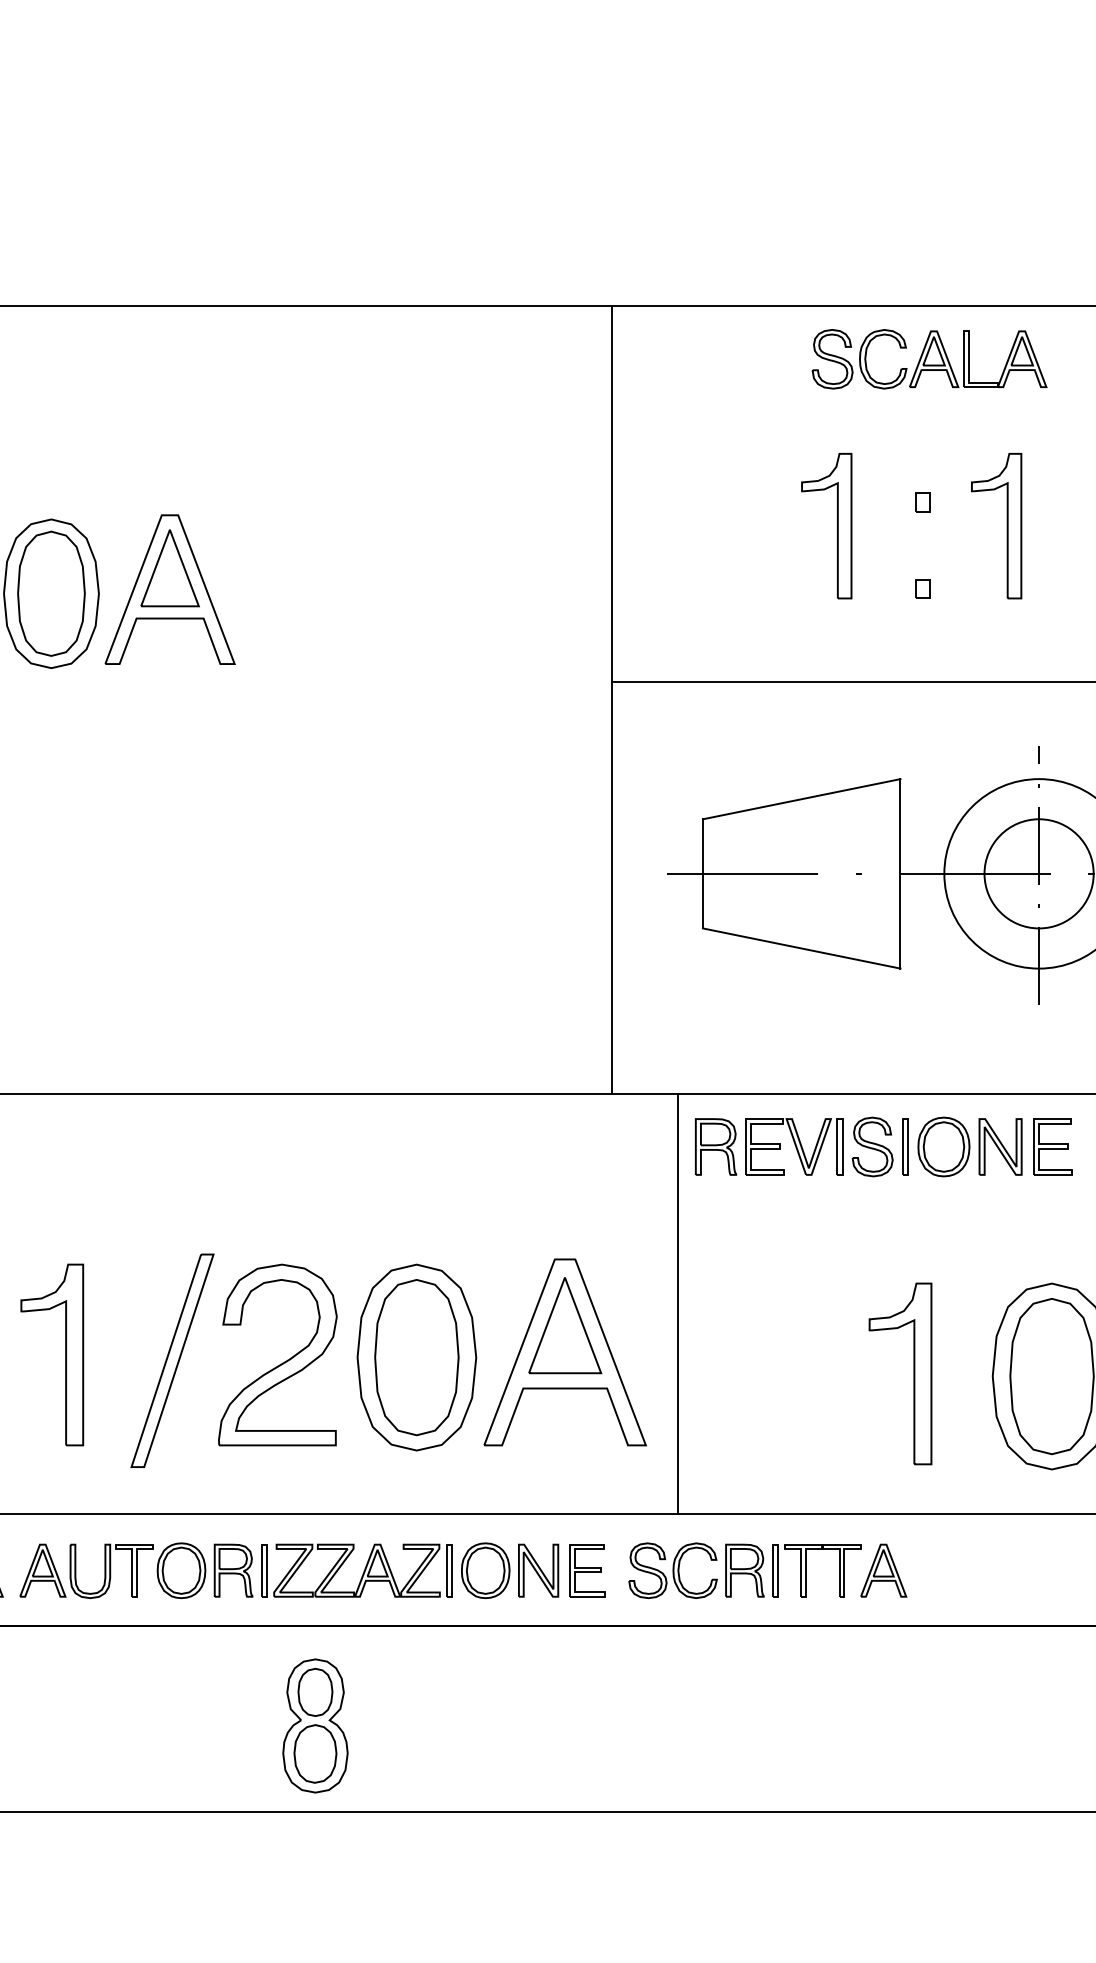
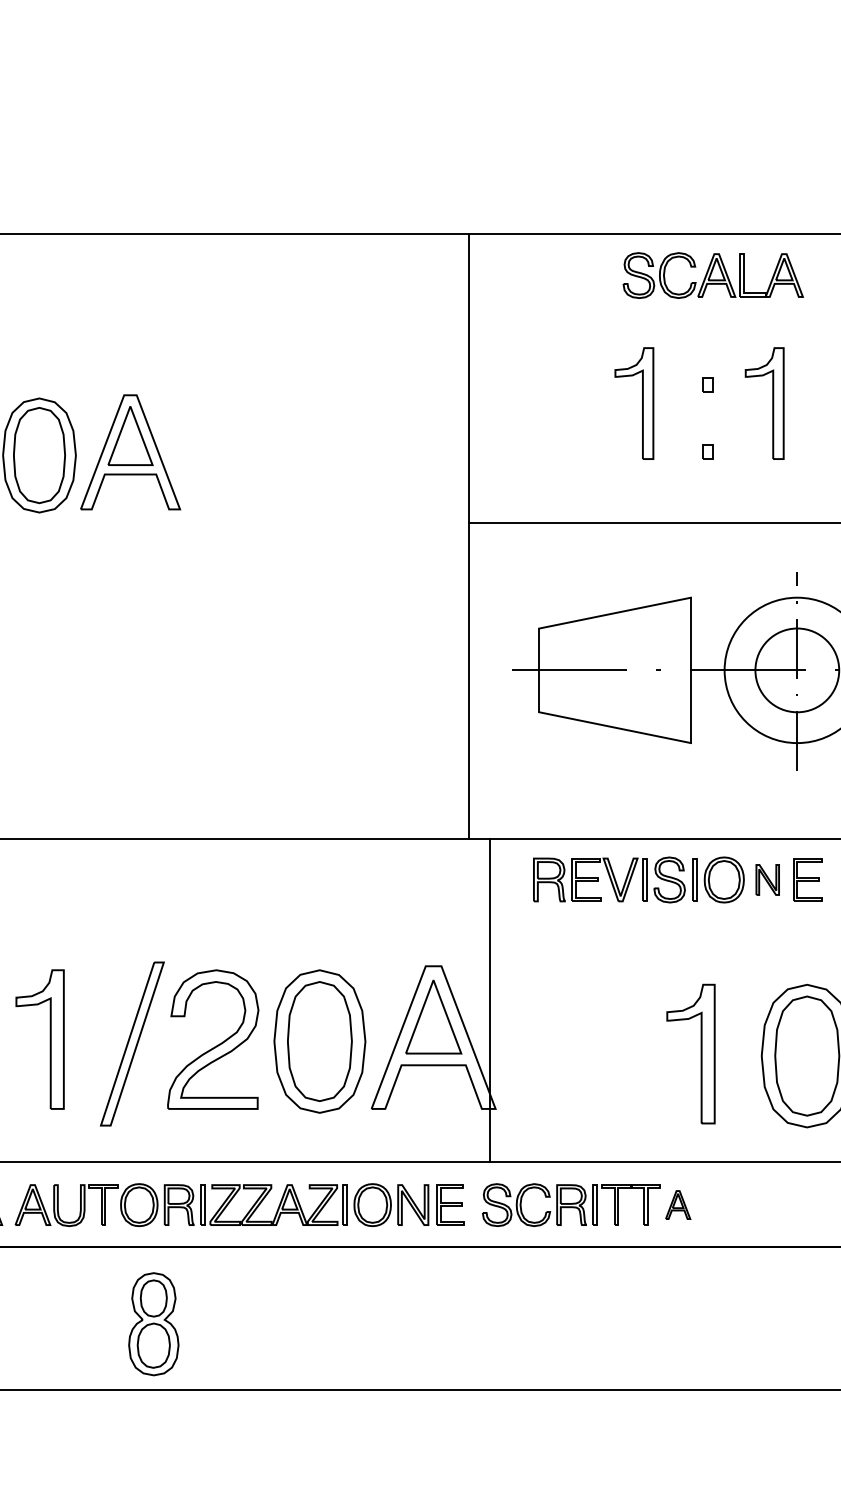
part: (1000, 1146) -> (767, 879), size x0.7
line: (678, 1304) -> (489, 1000), moved
part: (883, 1570) -> (677, 1204), size x0.7
part: (315, 1725) -> (153, 1323), moved

